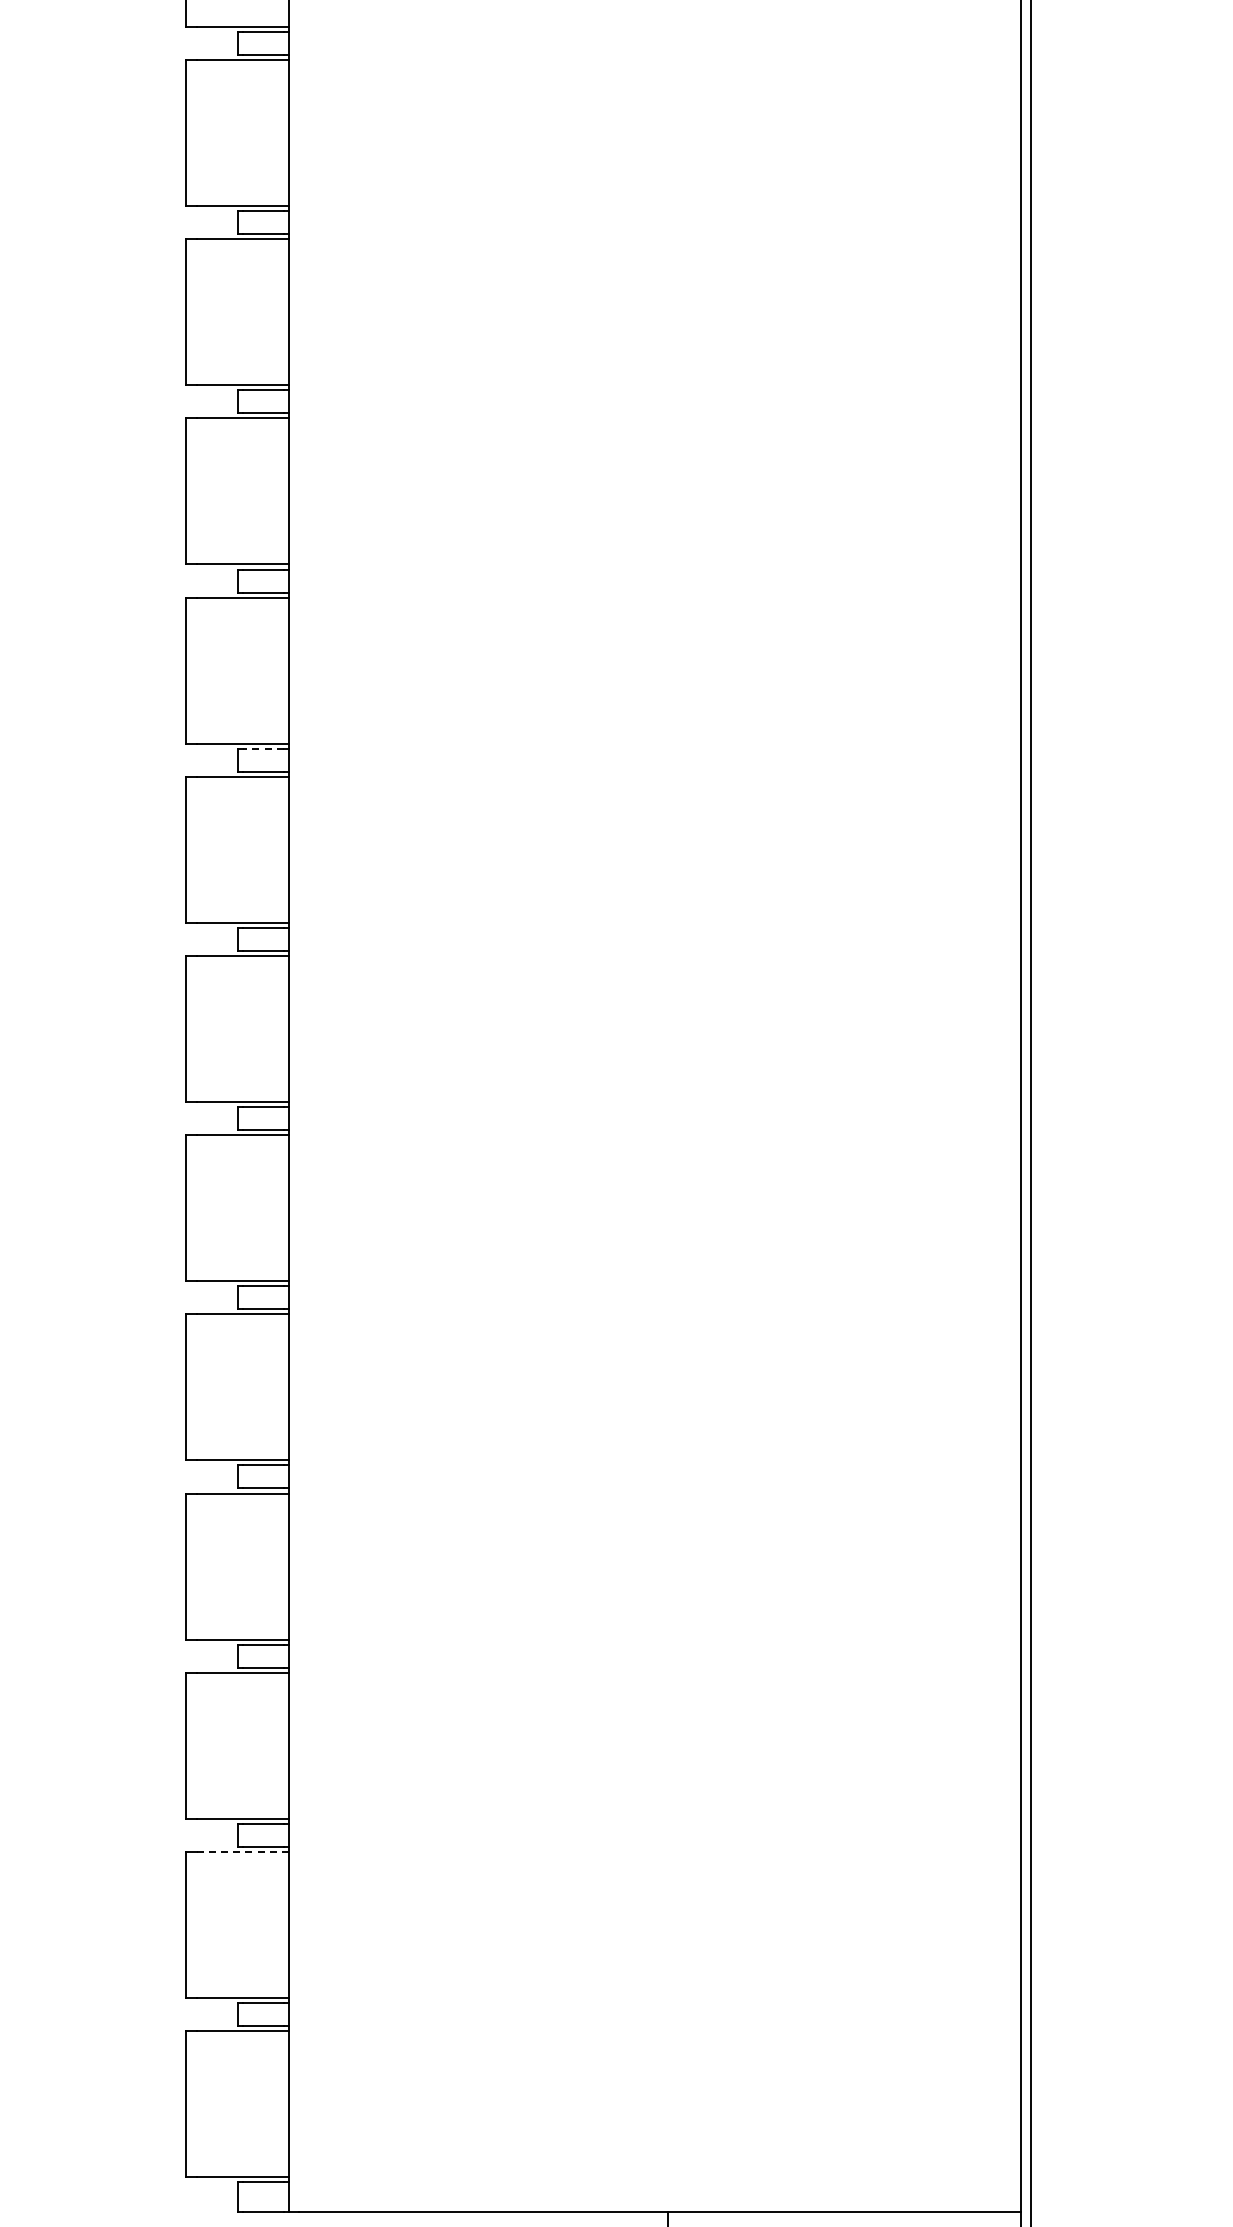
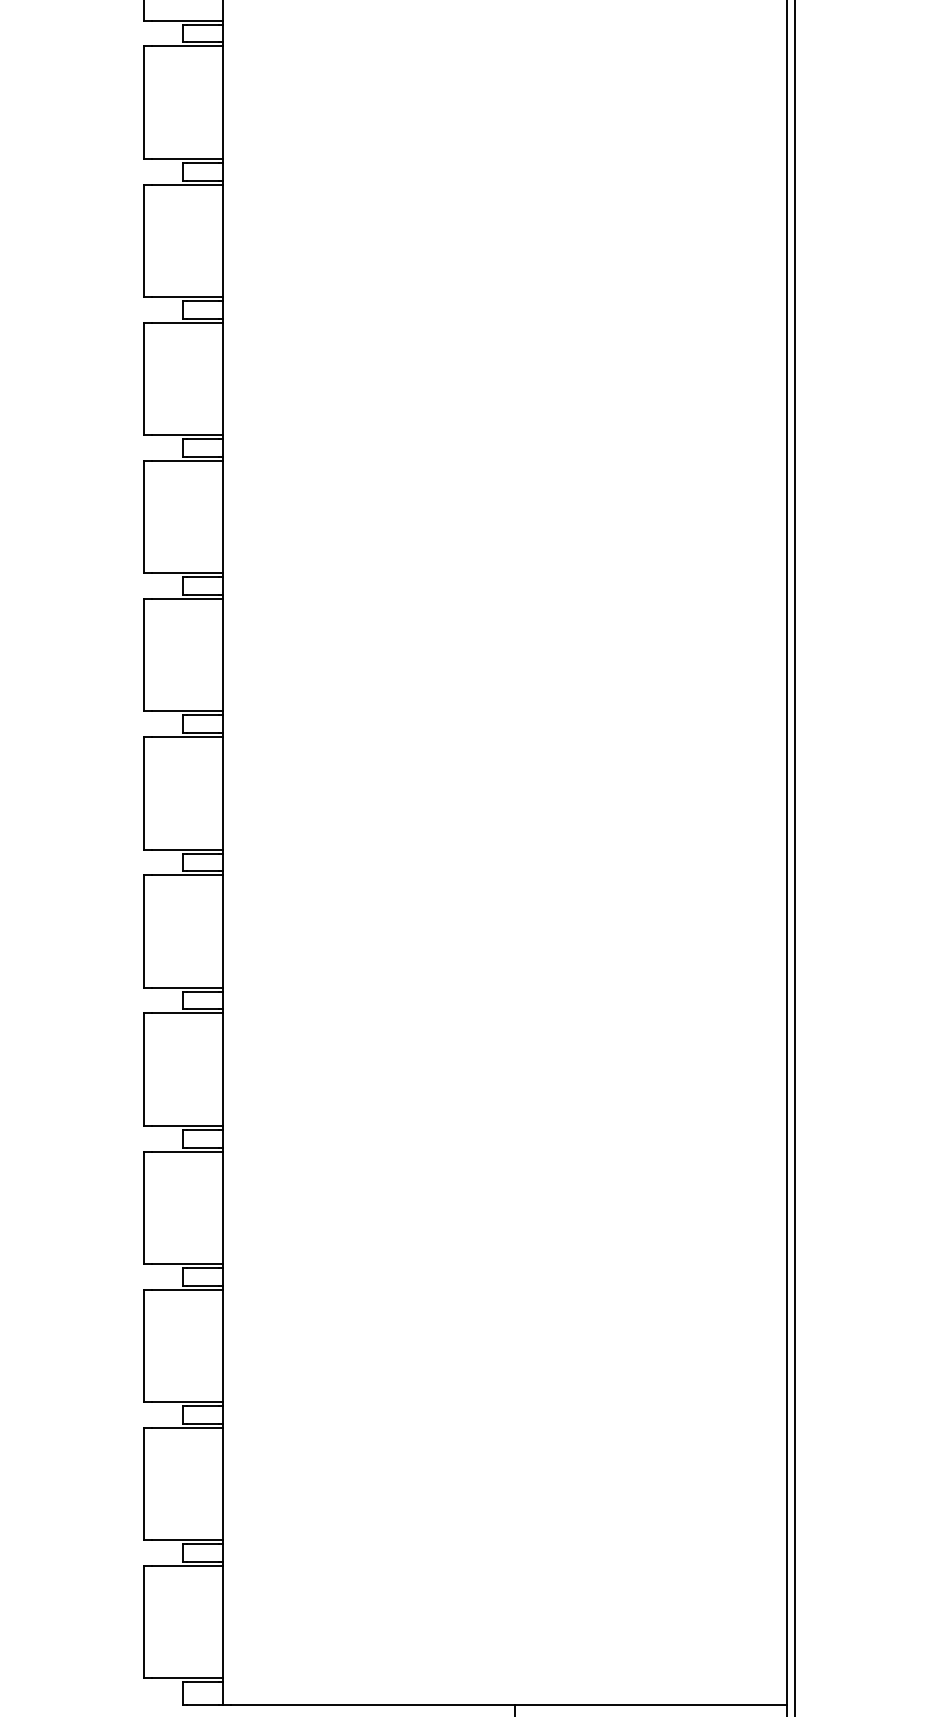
line: (262, 748) -> (202, 577), dashed -> solid
line: (242, 1851) -> (187, 1427), dashed -> solid

